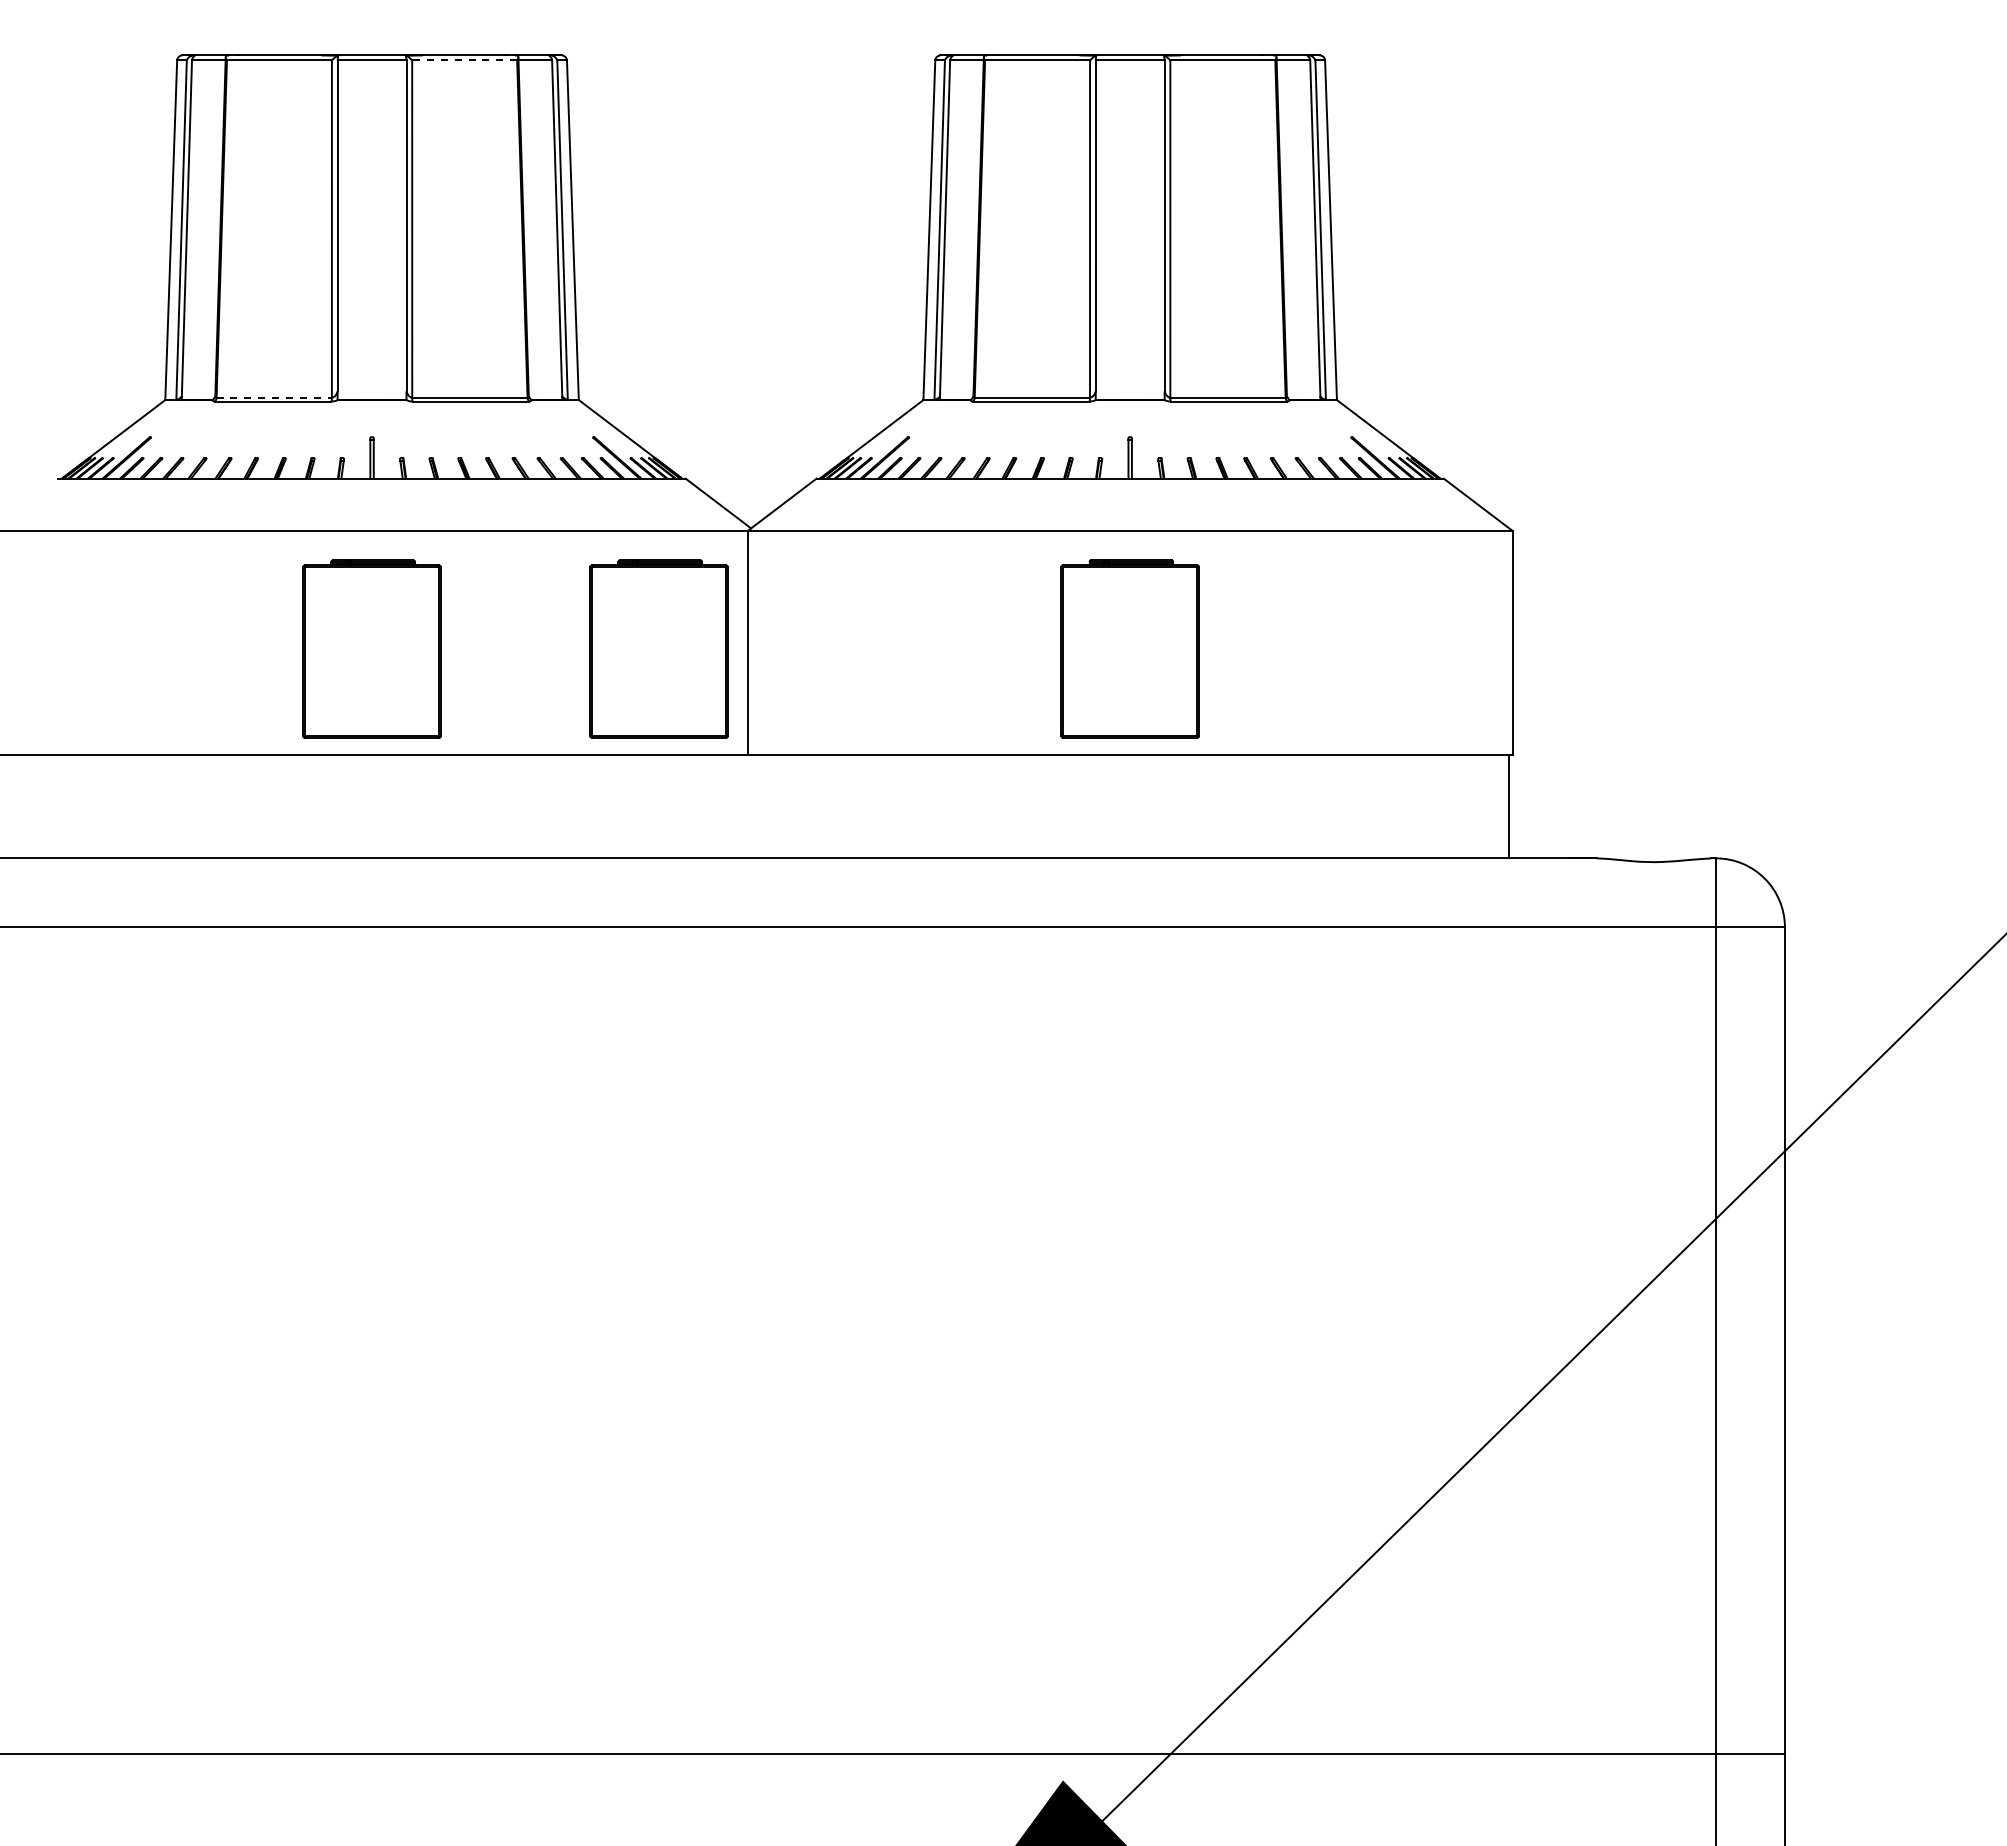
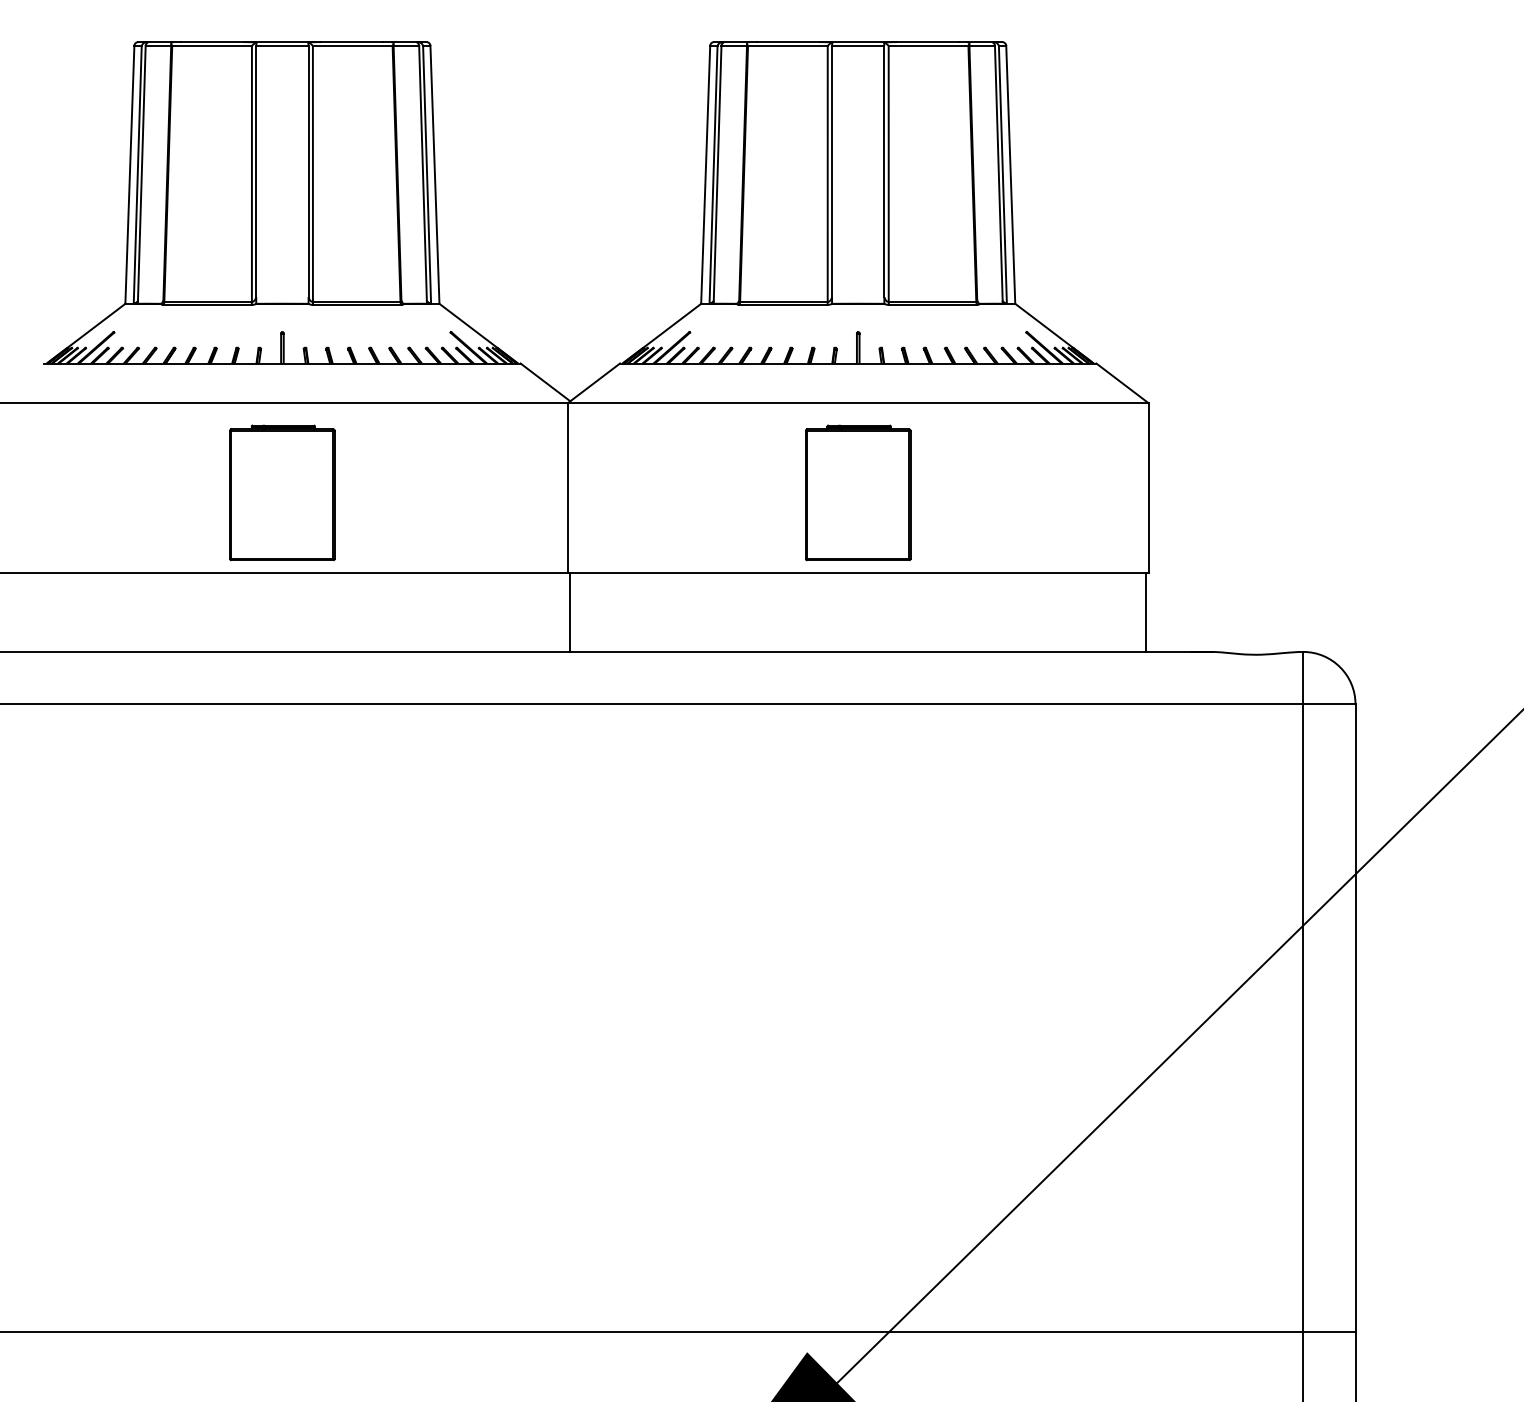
line: (464, 60) -> (352, 45), dashed -> solid
line: (274, 397) -> (208, 301), dashed -> solid
part: (658, 648) -> (499, 492), removed
line: (751, 806) -> (570, 612), added

